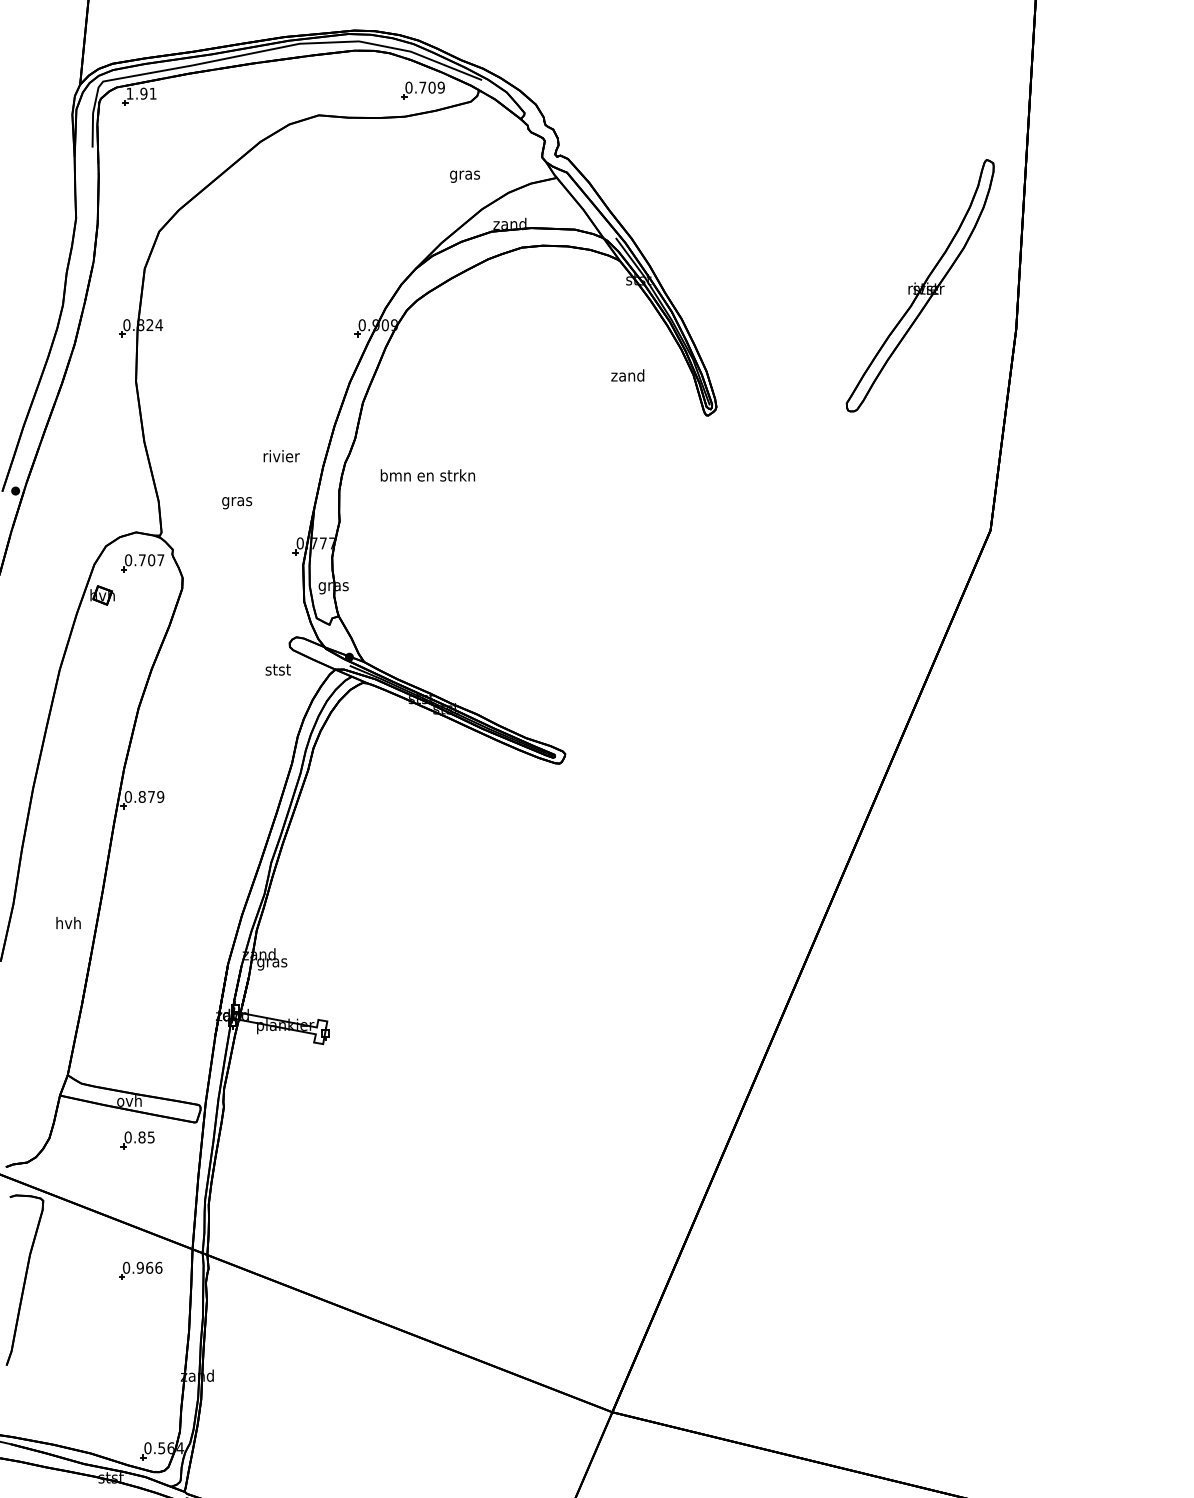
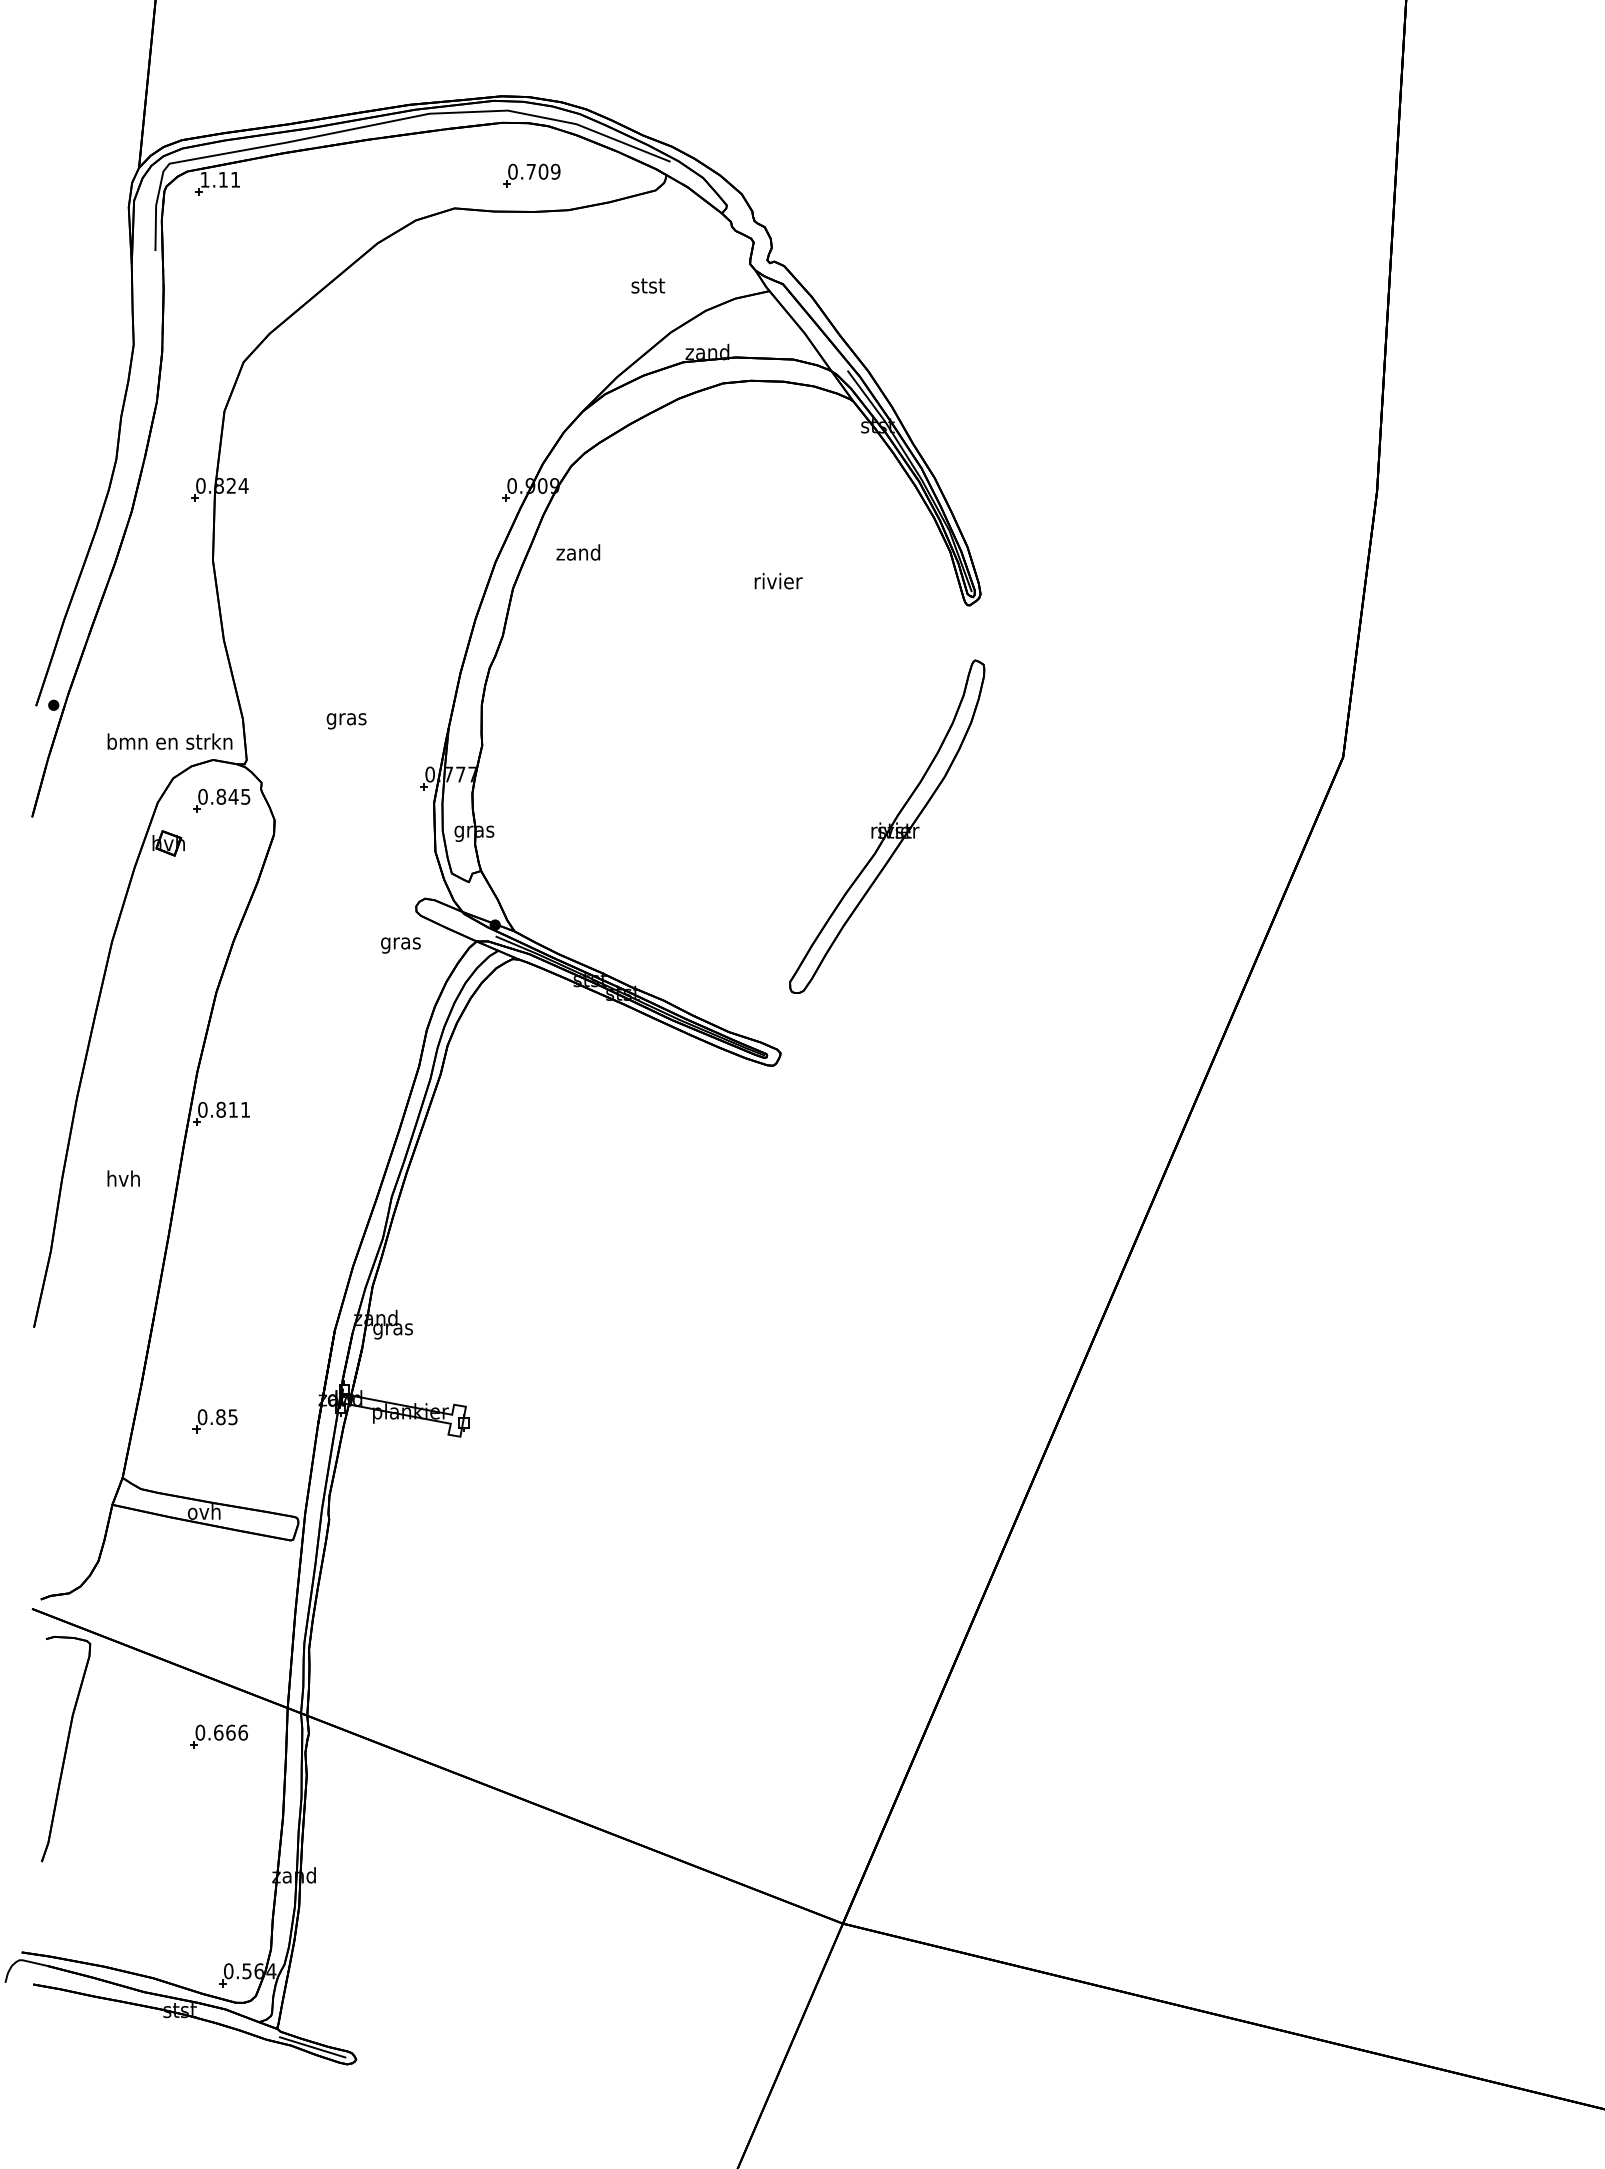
part: (423, 90) -> (531, 175), moved
text: (144, 93) -> (223, 179), 1.91 -> 1.11
text: (464, 175) -> (647, 287), gras -> stst
part: (920, 285) -> (887, 826), moved
text: (627, 375) -> (578, 552), moved
text: (281, 456) -> (778, 581), moved
text: (427, 475) -> (169, 741), moved
text: (151, 560) -> (233, 796), 0.707 -> 0.845
text: (277, 671) -> (400, 943), stst -> gras
text: (156, 796) -> (239, 1109), 0.879 -> 0.811
text: (68, 922) -> (123, 1178), moved
part: (137, 1140) -> (214, 1421), moved
text: (140, 1267) -> (218, 1732), 0.966 -> 0.666

